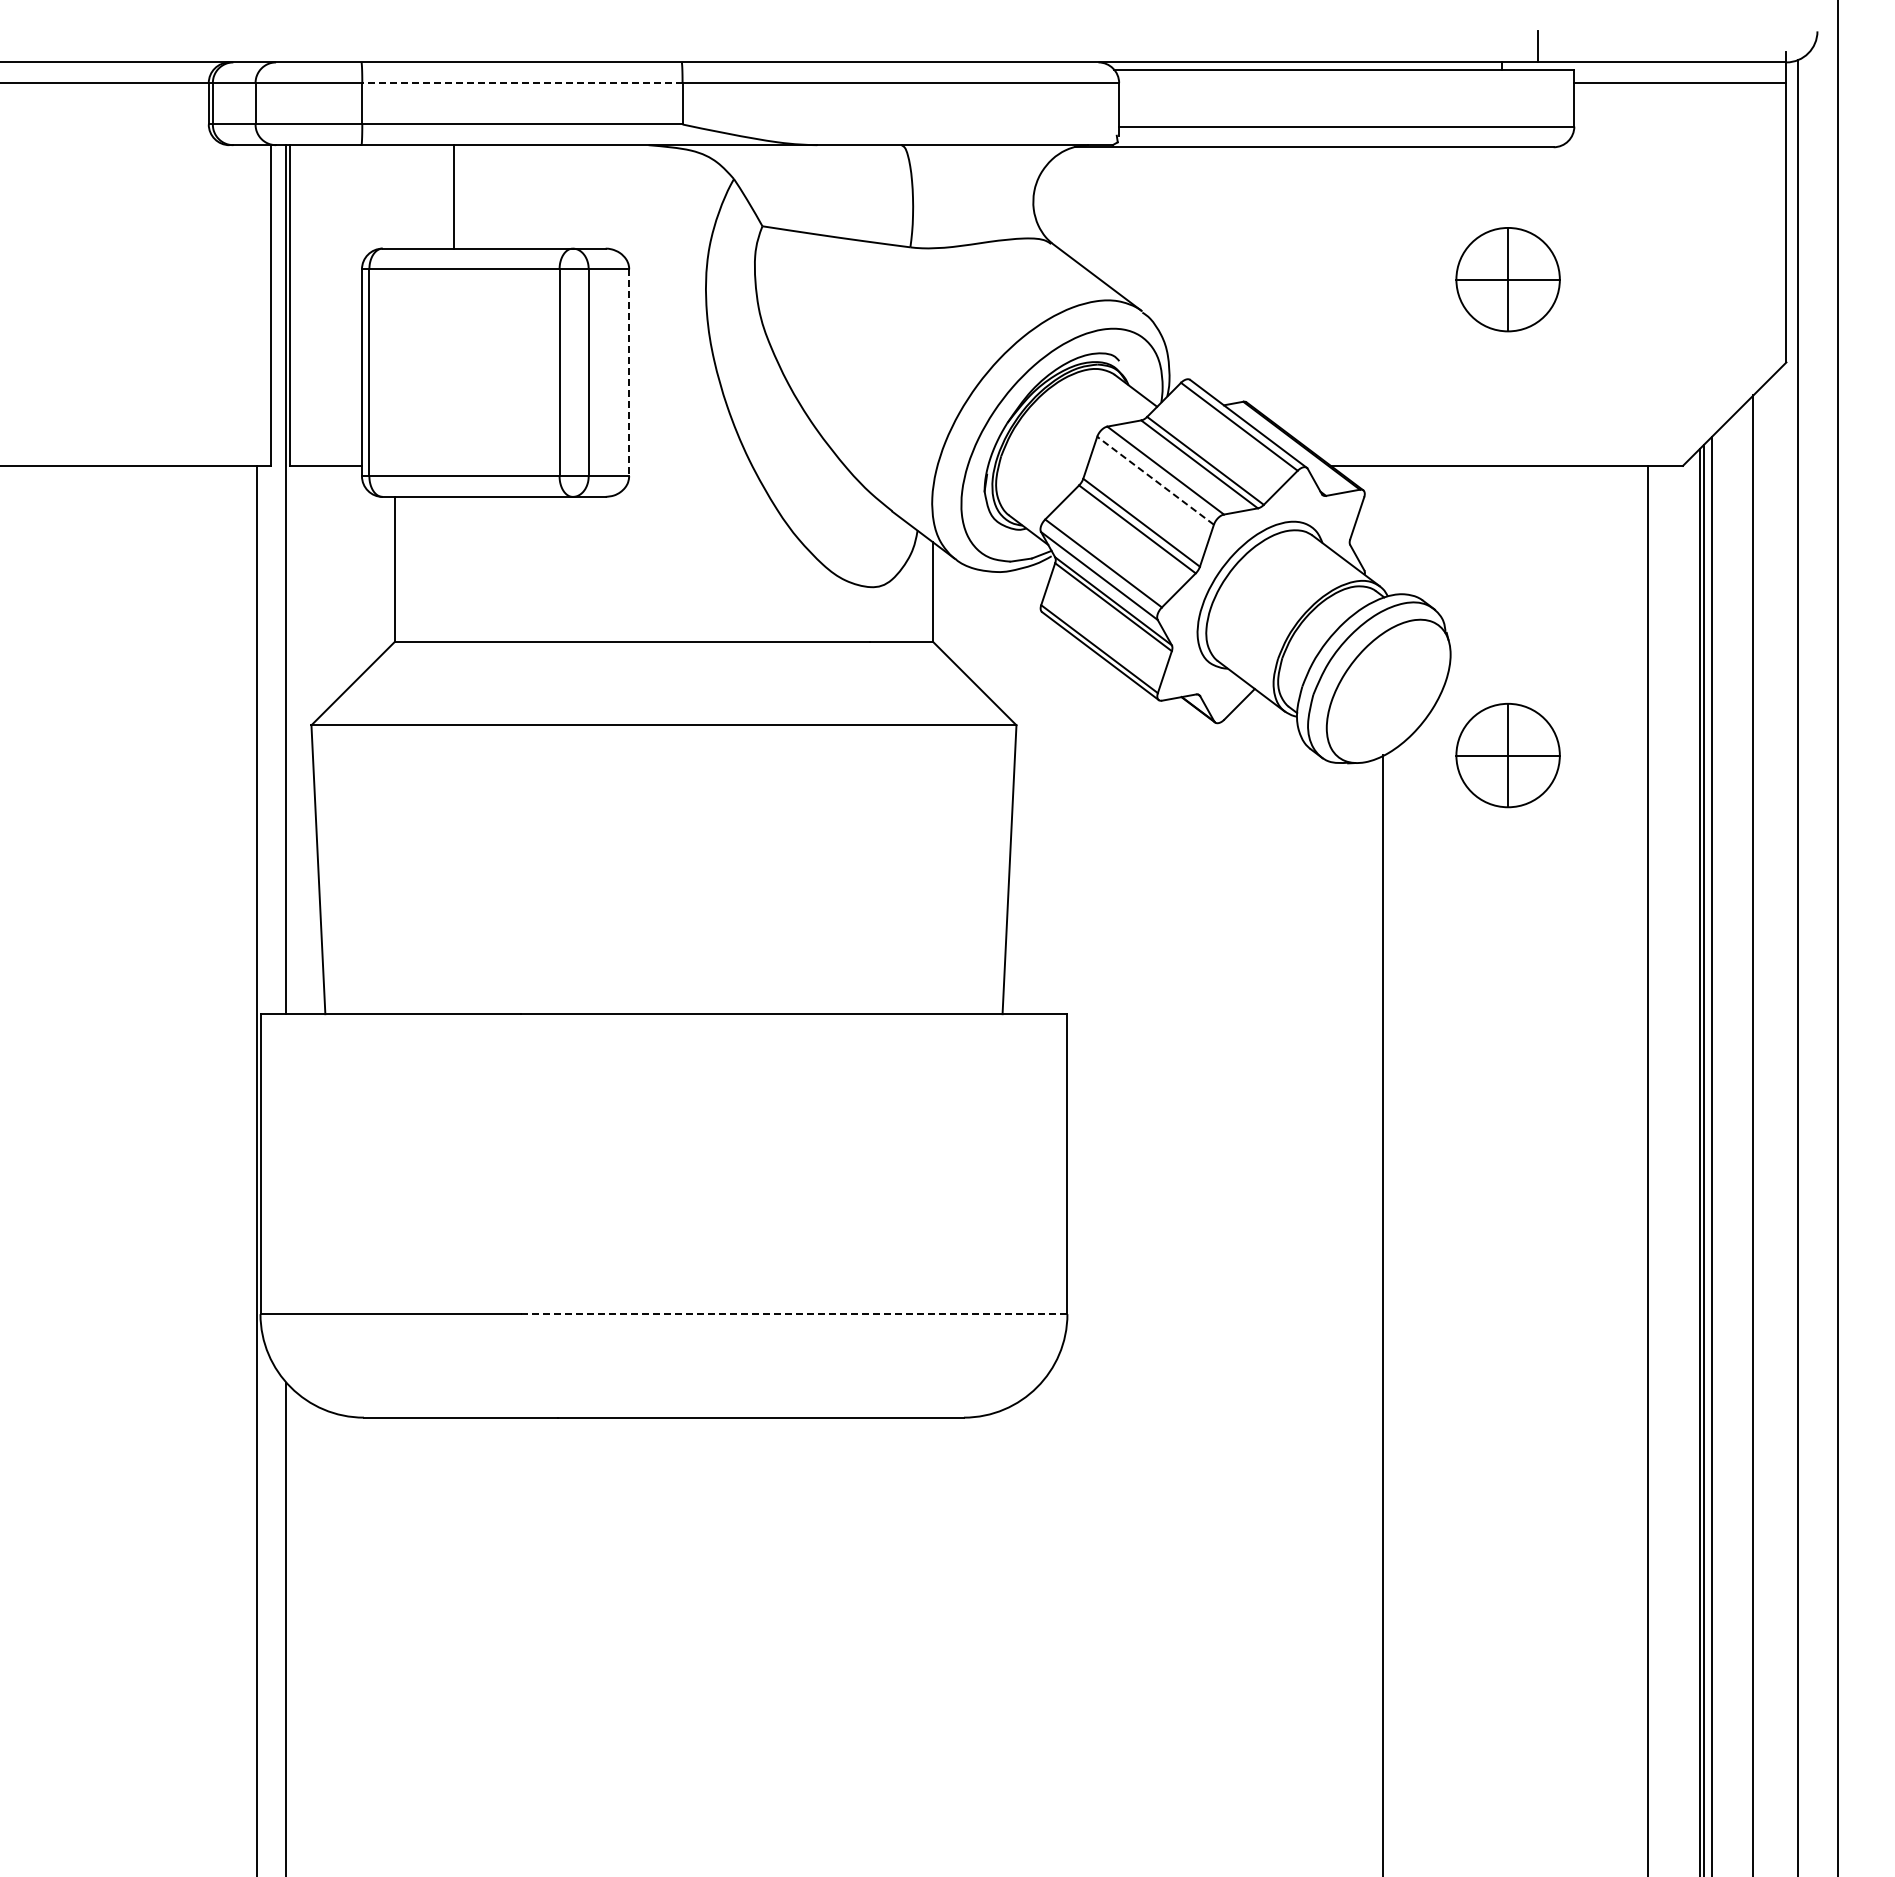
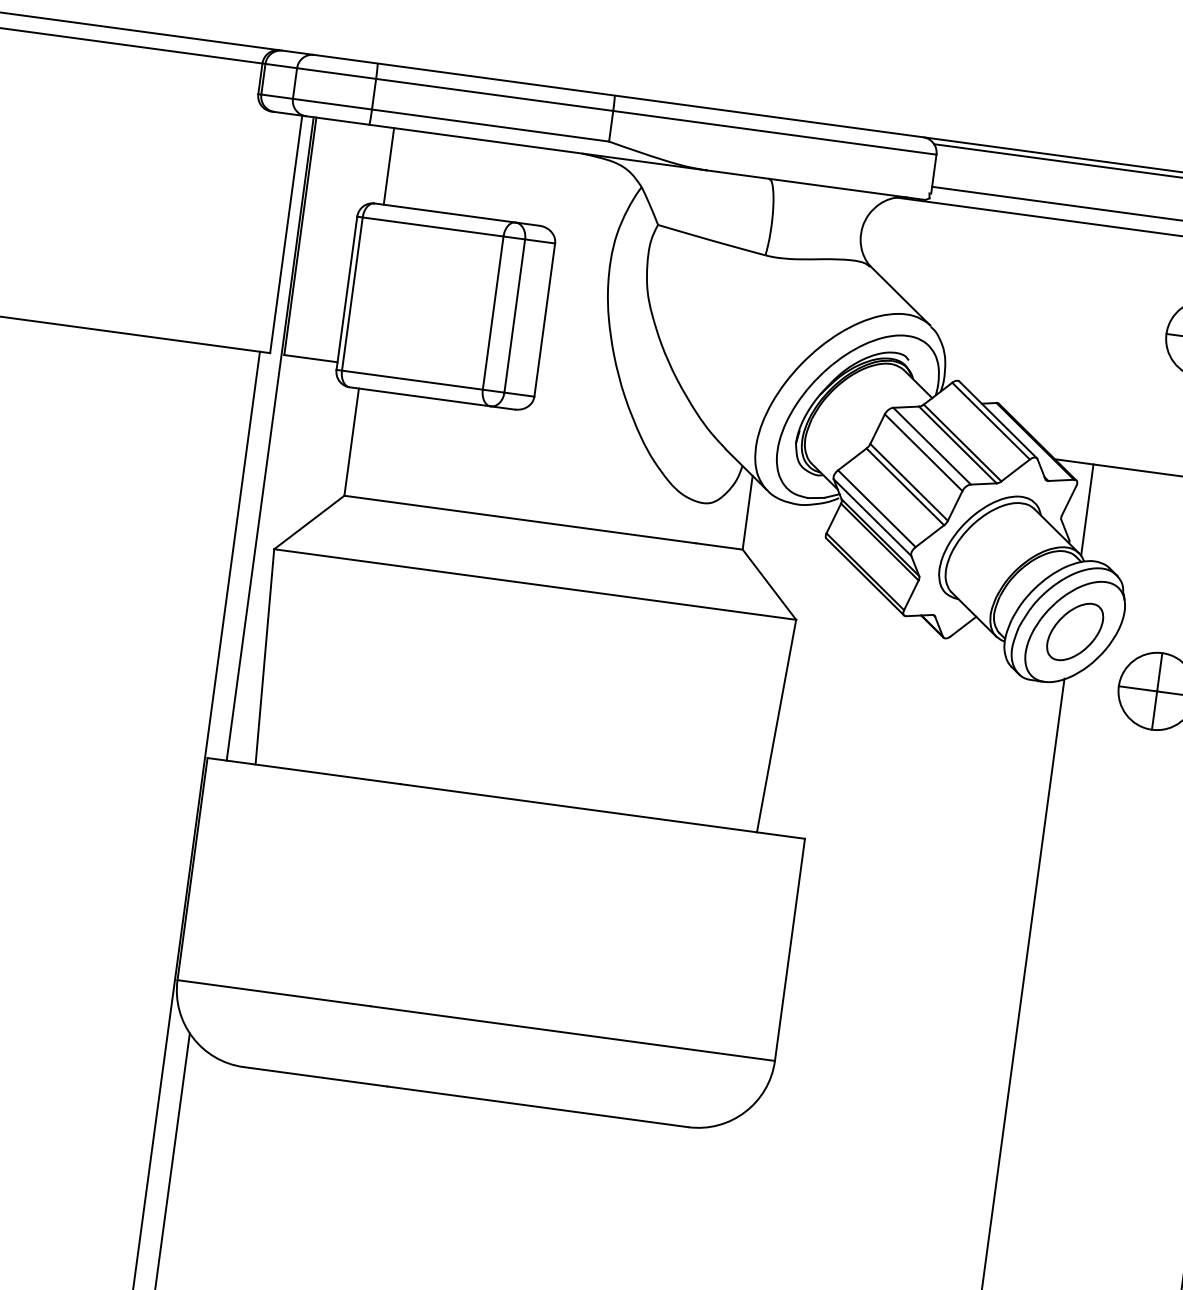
line: (521, 83) -> (493, 95), dashed -> solid
line: (453, 196) -> (388, 166), moved
line: (629, 373) -> (544, 320), dashed -> solid
line: (1155, 480) -> (923, 452), dashed -> solid
line: (1382, 527) -> (1086, 510), added
part: (1388, 691) -> (1074, 632), added
line: (794, 1314) -> (572, 1033), dashed -> solid

